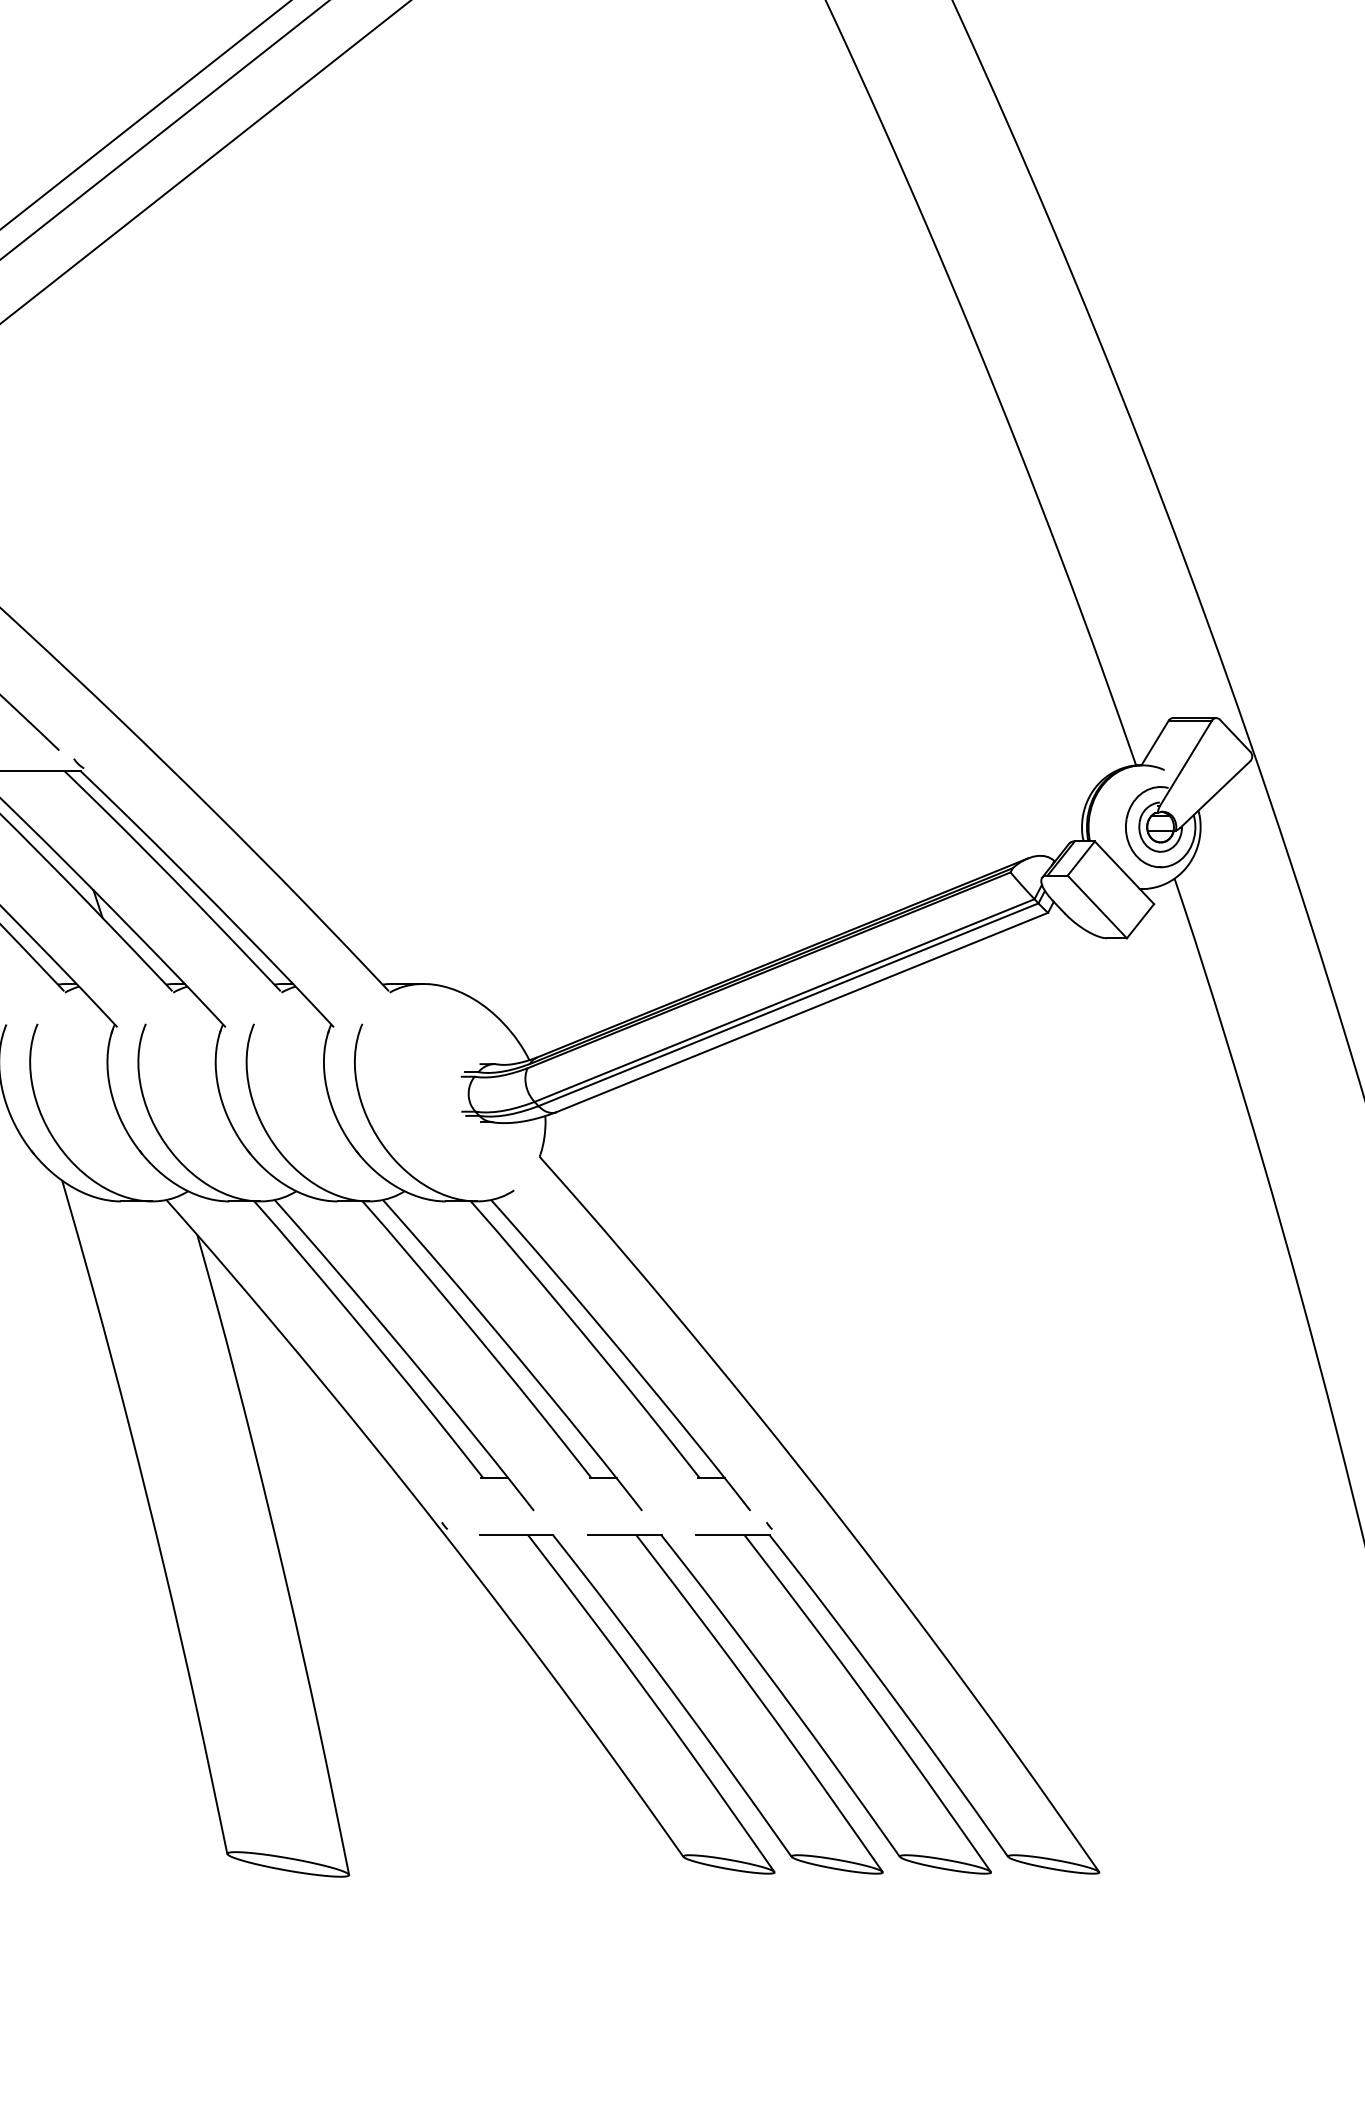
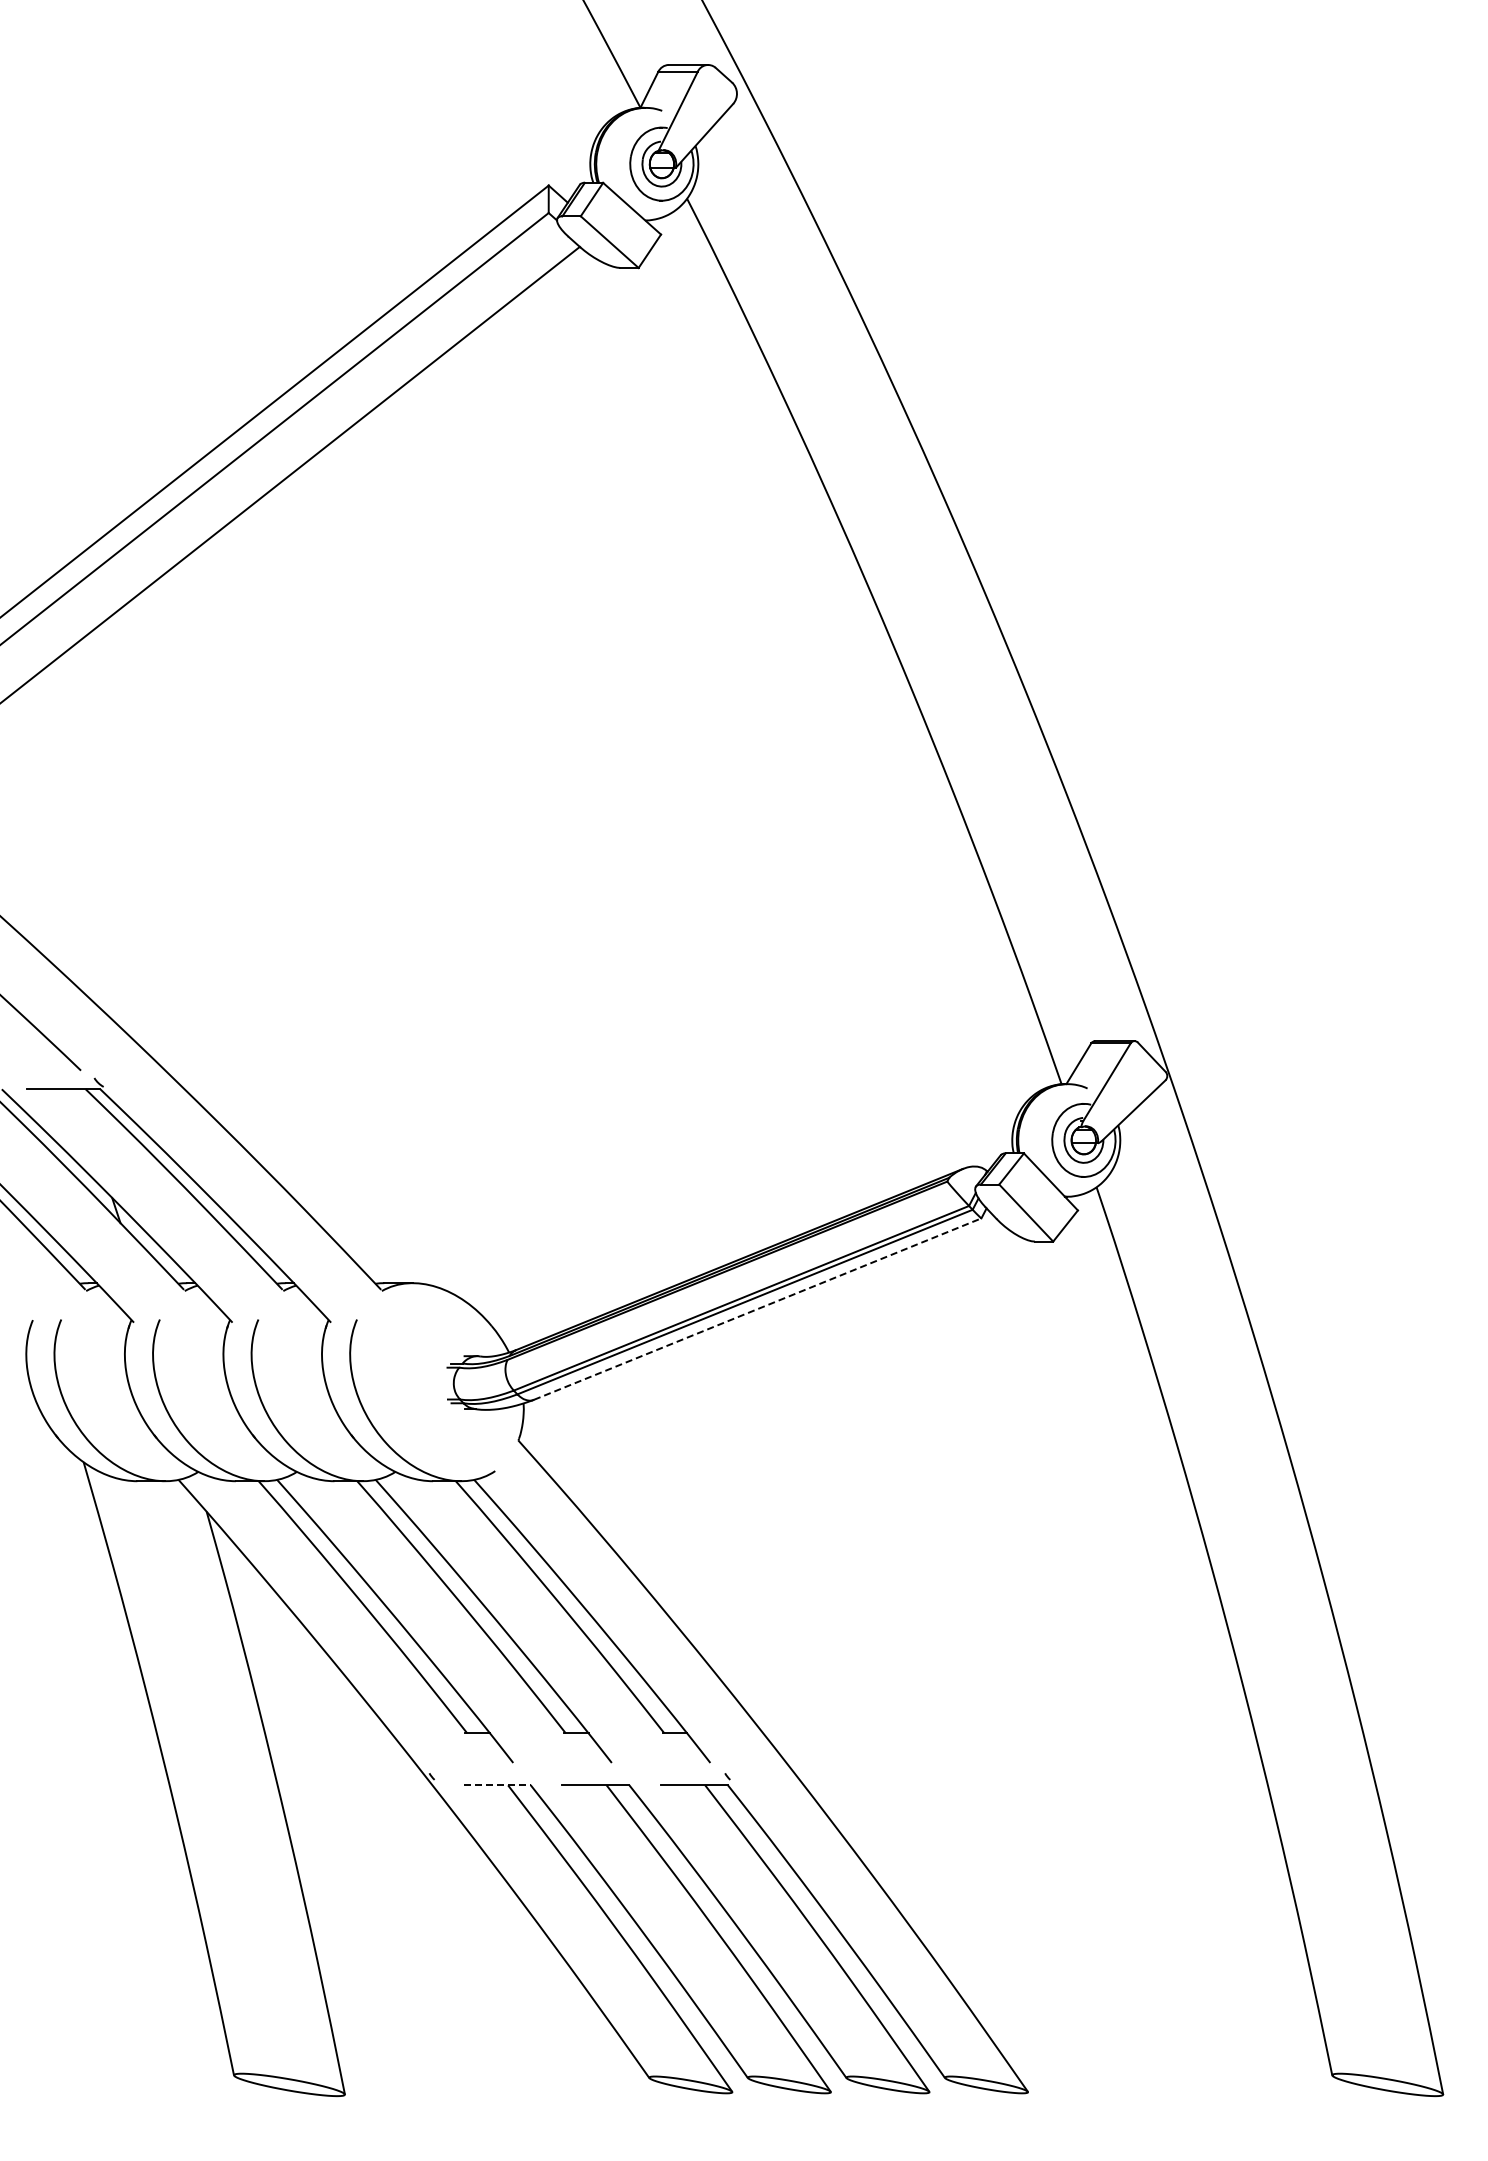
line: (803, 1011) -> (758, 1308), solid -> dashed
line: (516, 1535) -> (497, 1785), solid -> dashed

